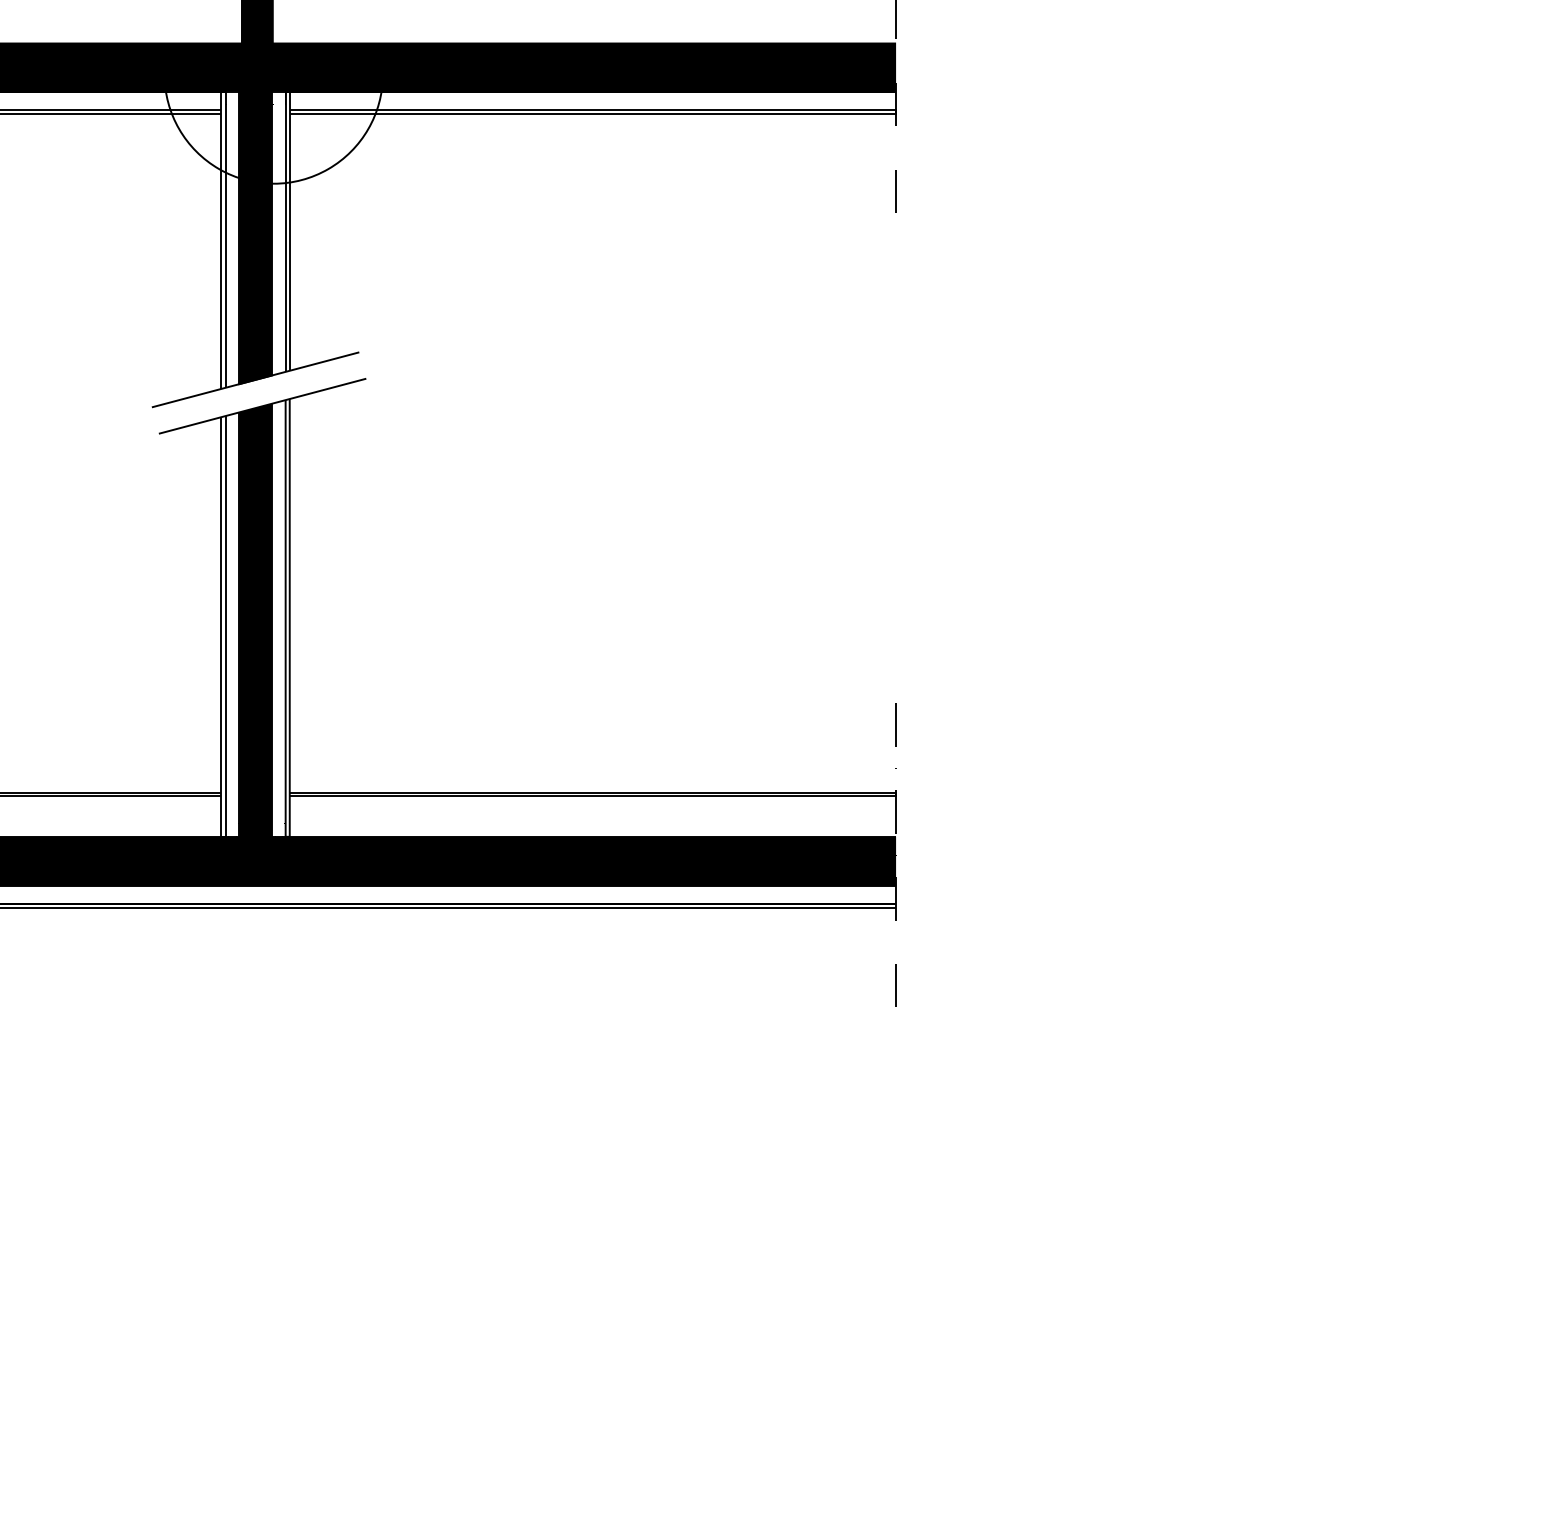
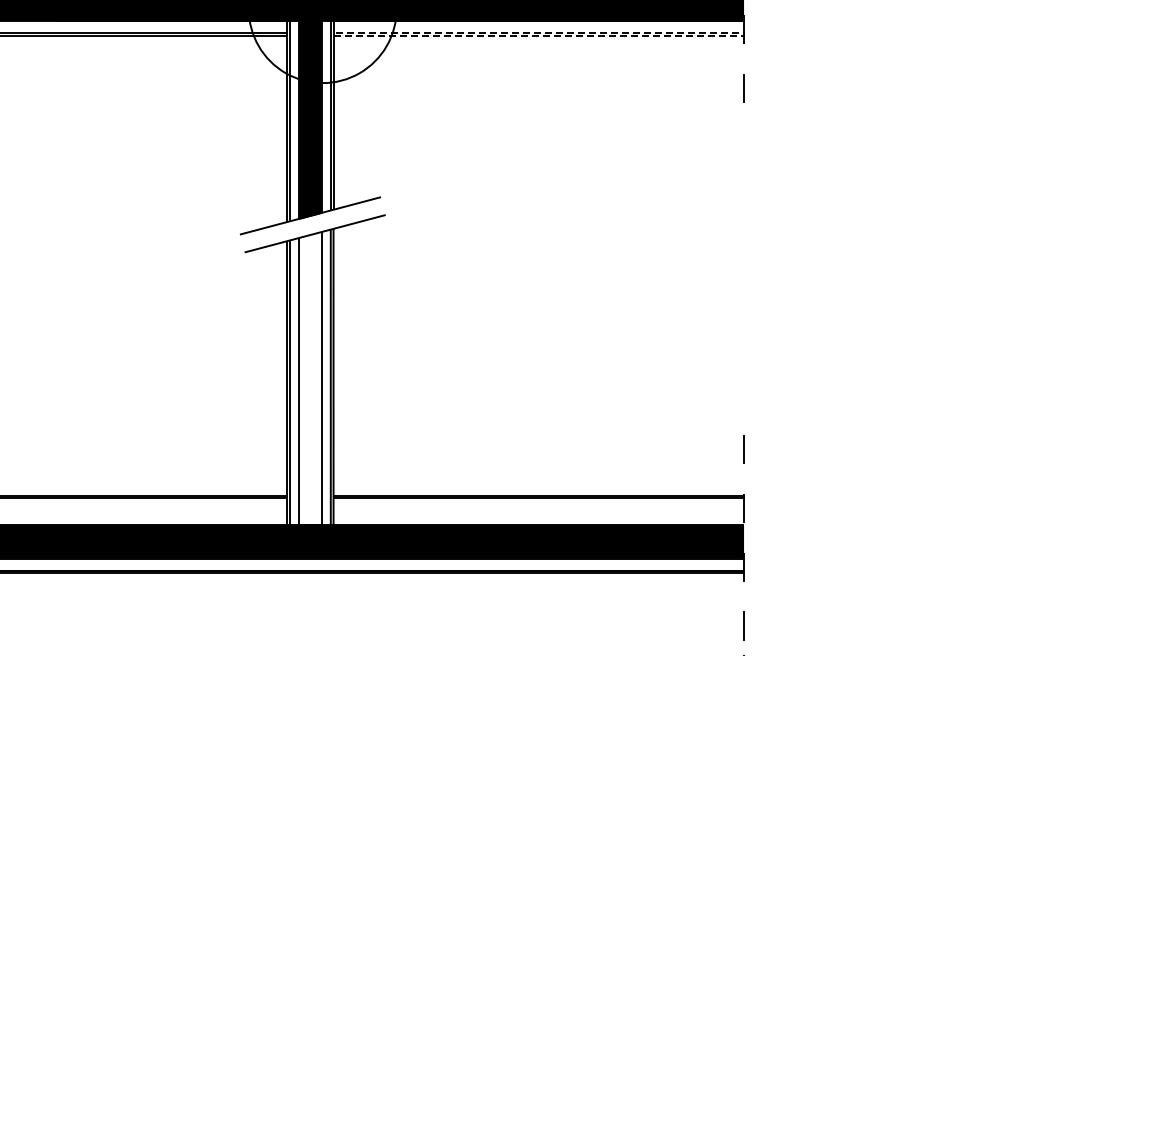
line: (896, 111) -> (744, 34), solid -> dashed
fill: (255, 620) -> (310, 378), removed

